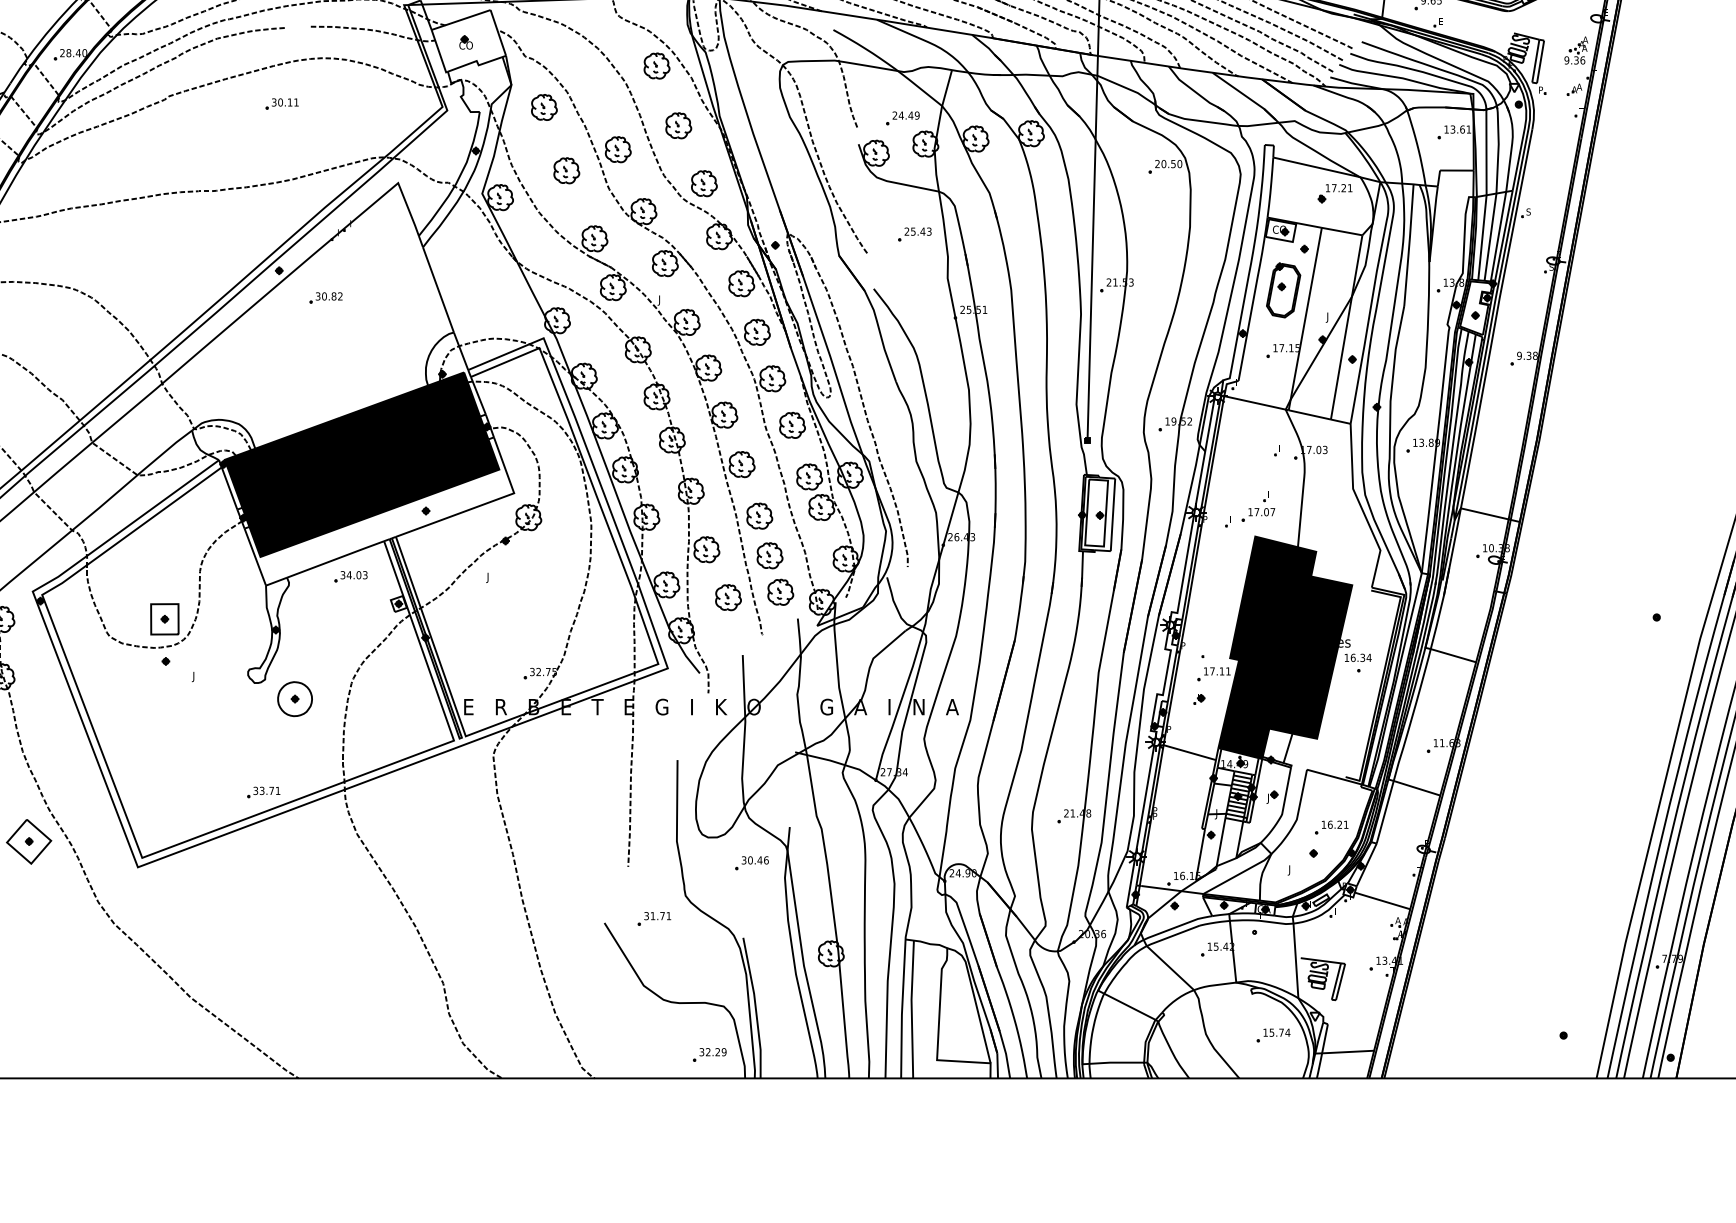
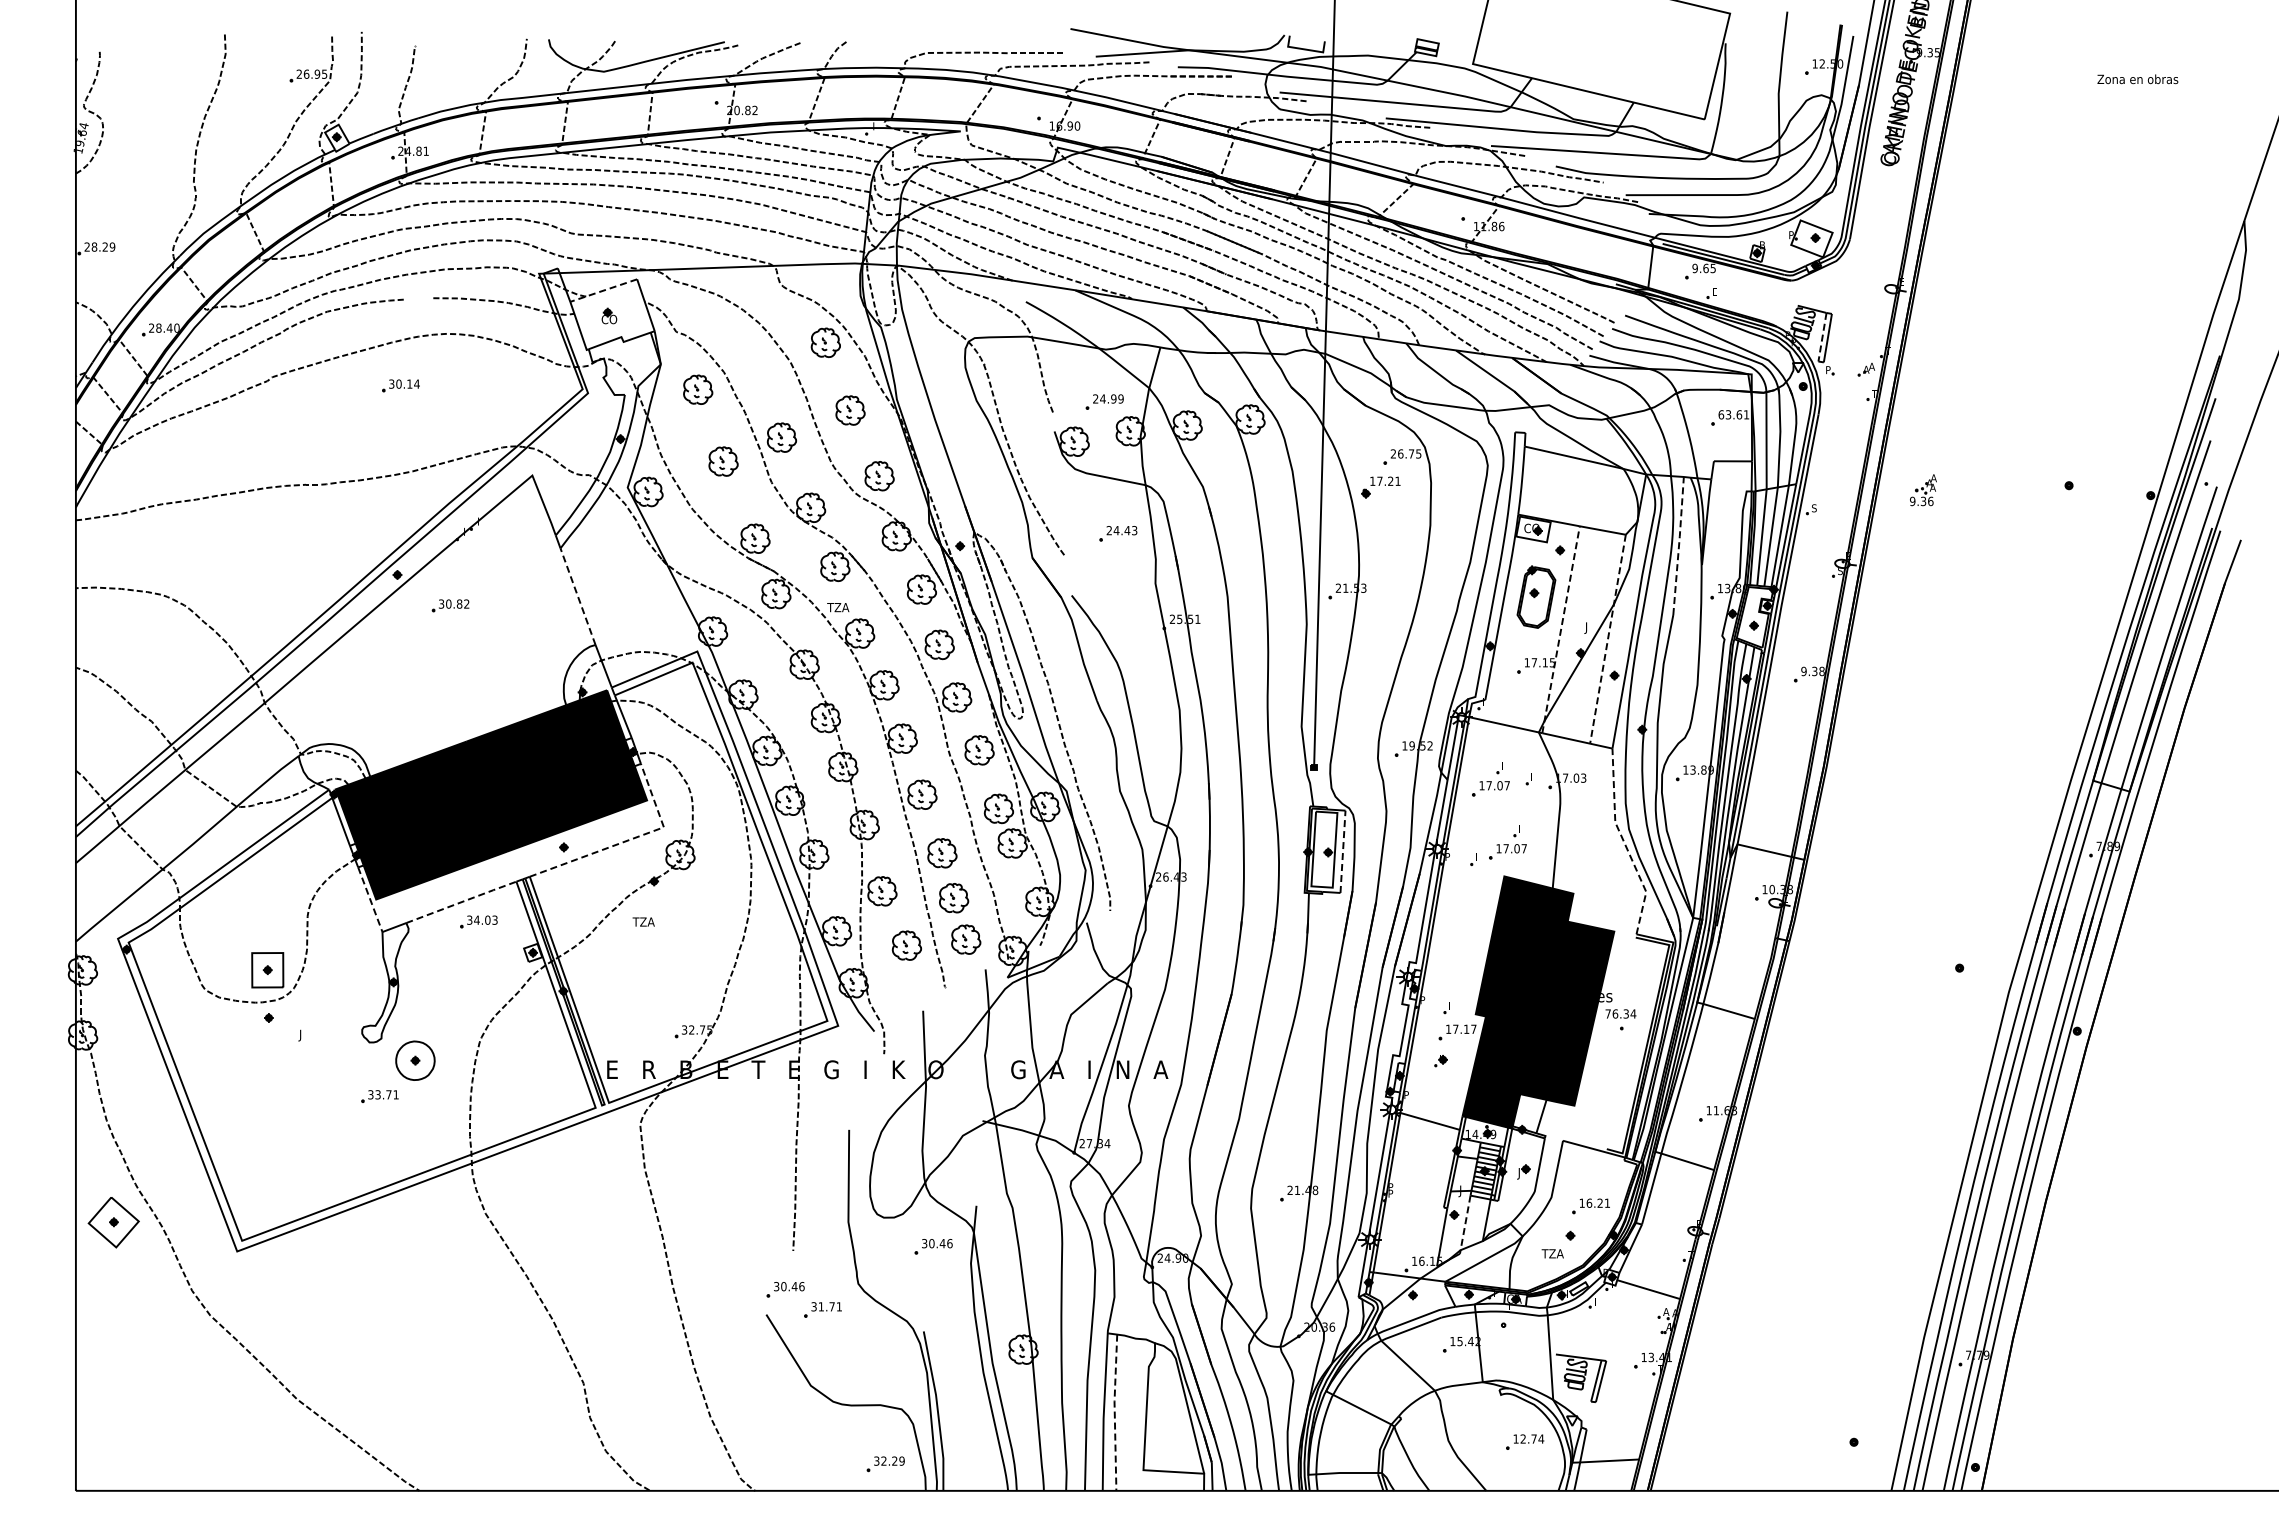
line: (460, 19) -> (603, 290), solid -> dashed
part: (1576, 50) -> (1923, 490), moved
line: (1535, 61) -> (1822, 337), solid -> dashed
text: (296, 101) -> (416, 383), 30.11 -> 30.14
text: (910, 115) -> (1113, 398), 24.49 -> 24.99
text: (1446, 129) -> (1721, 414), 13.61 -> 63.61
text: (1171, 163) -> (1409, 453), 20.50 -> 26.75
part: (1334, 193) -> (1380, 487), moved
text: (913, 231) -> (1116, 530), 25.43 -> 24.43
line: (1409, 243) -> (1679, 544), solid -> dashed
line: (437, 289) -> (577, 596), solid -> dashed
text: (667, 300) -> (837, 608), J -> TZA
line: (1305, 318) -> (1561, 629), solid -> dashed
line: (1346, 327) -> (1607, 639), solid -> dashed
part: (1243, 451) -> (1490, 779), added
line: (483, 504) -> (629, 840), solid -> dashed
line: (1361, 507) -> (1624, 843), solid -> dashed
line: (1113, 514) -> (1343, 851), solid -> dashed
line: (255, 556) -> (370, 899), solid -> dashed
line: (336, 558) -> (462, 901), solid -> dashed
text: (496, 578) -> (643, 923), J -> TZA
text: (1346, 657) -> (1607, 1013), 16.34 -> 76.34
text: (1228, 670) -> (1473, 1028), 17.11 -> 17.17
part: (263, 792) -> (379, 1096), moved
line: (1221, 843) -> (1465, 1224), solid -> dashed
text: (1297, 869) -> (1552, 1254), J -> TZA
part: (621, 900) -> (785, 1289), added
line: (911, 1009) -> (1114, 1412), solid -> dashed
text: (1271, 1032) -> (1522, 1438), 15.74 -> 12.74

